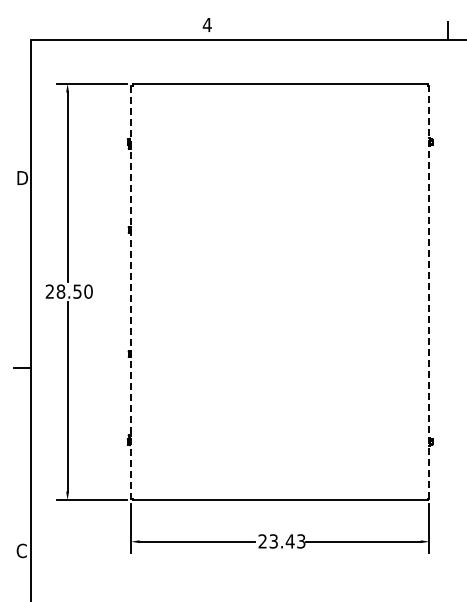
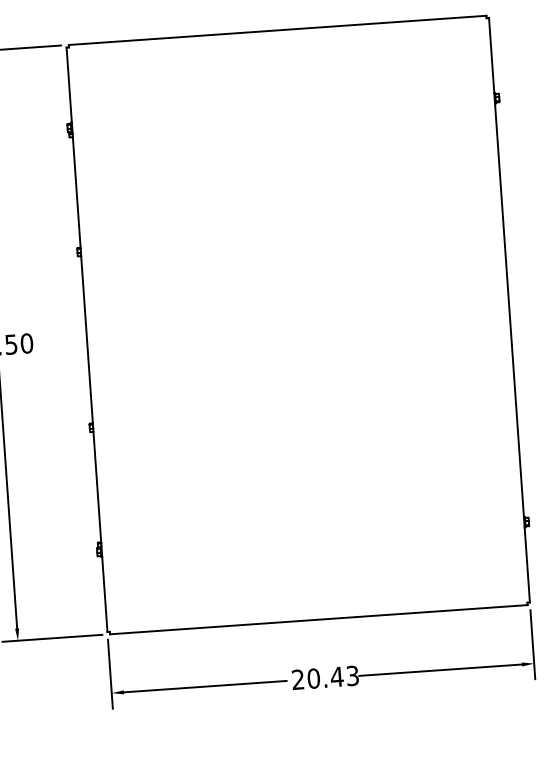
line: (429, 291) -> (509, 309), dashed -> solid
line: (130, 292) -> (86, 340), dashed -> solid
text: (273, 541) -> (313, 678), 23.43 -> 20.43

